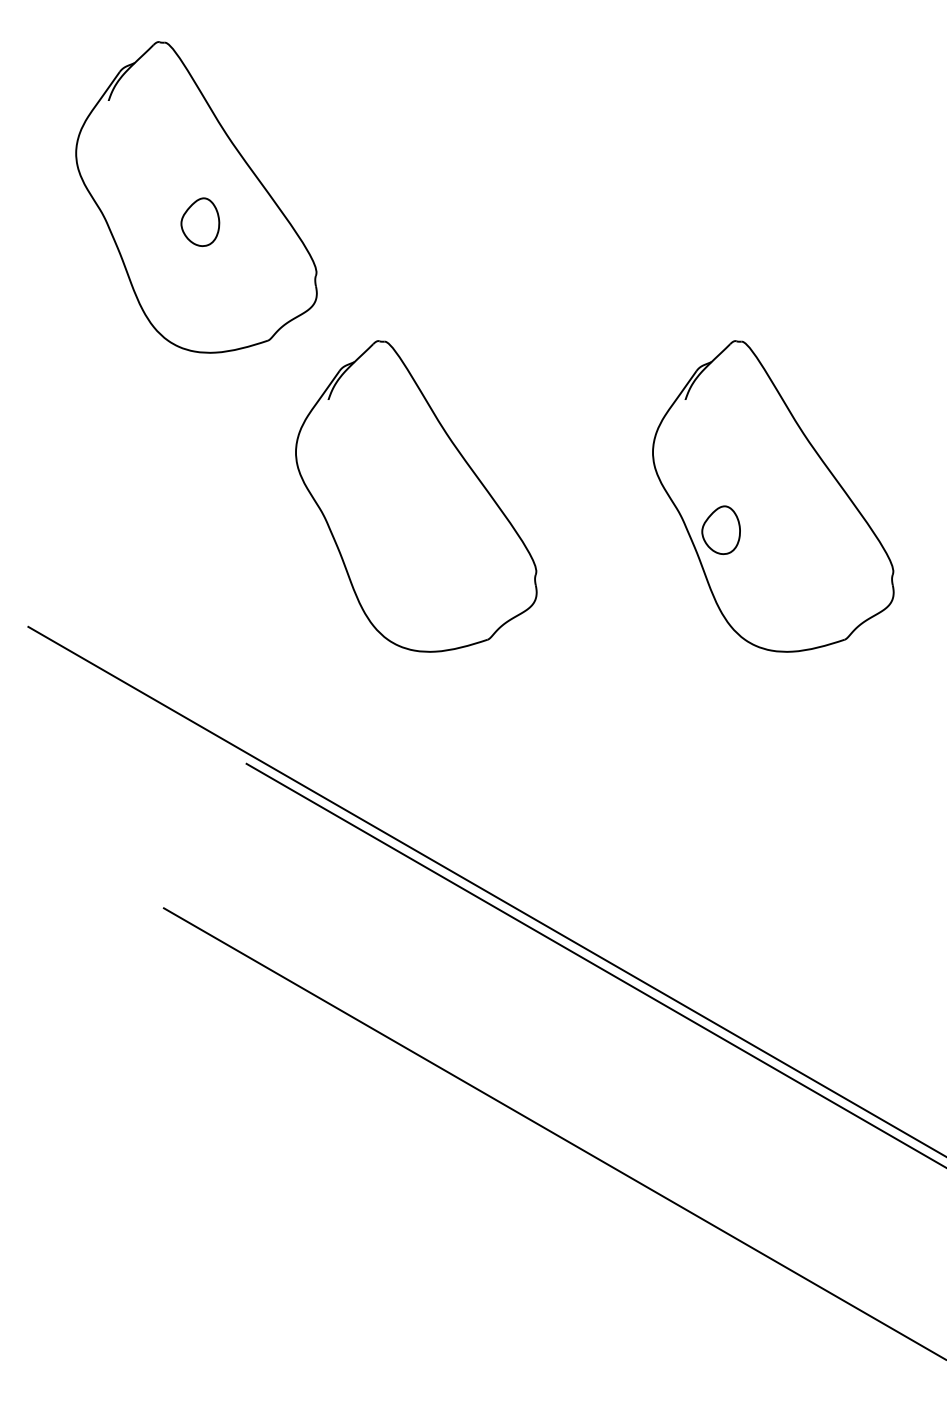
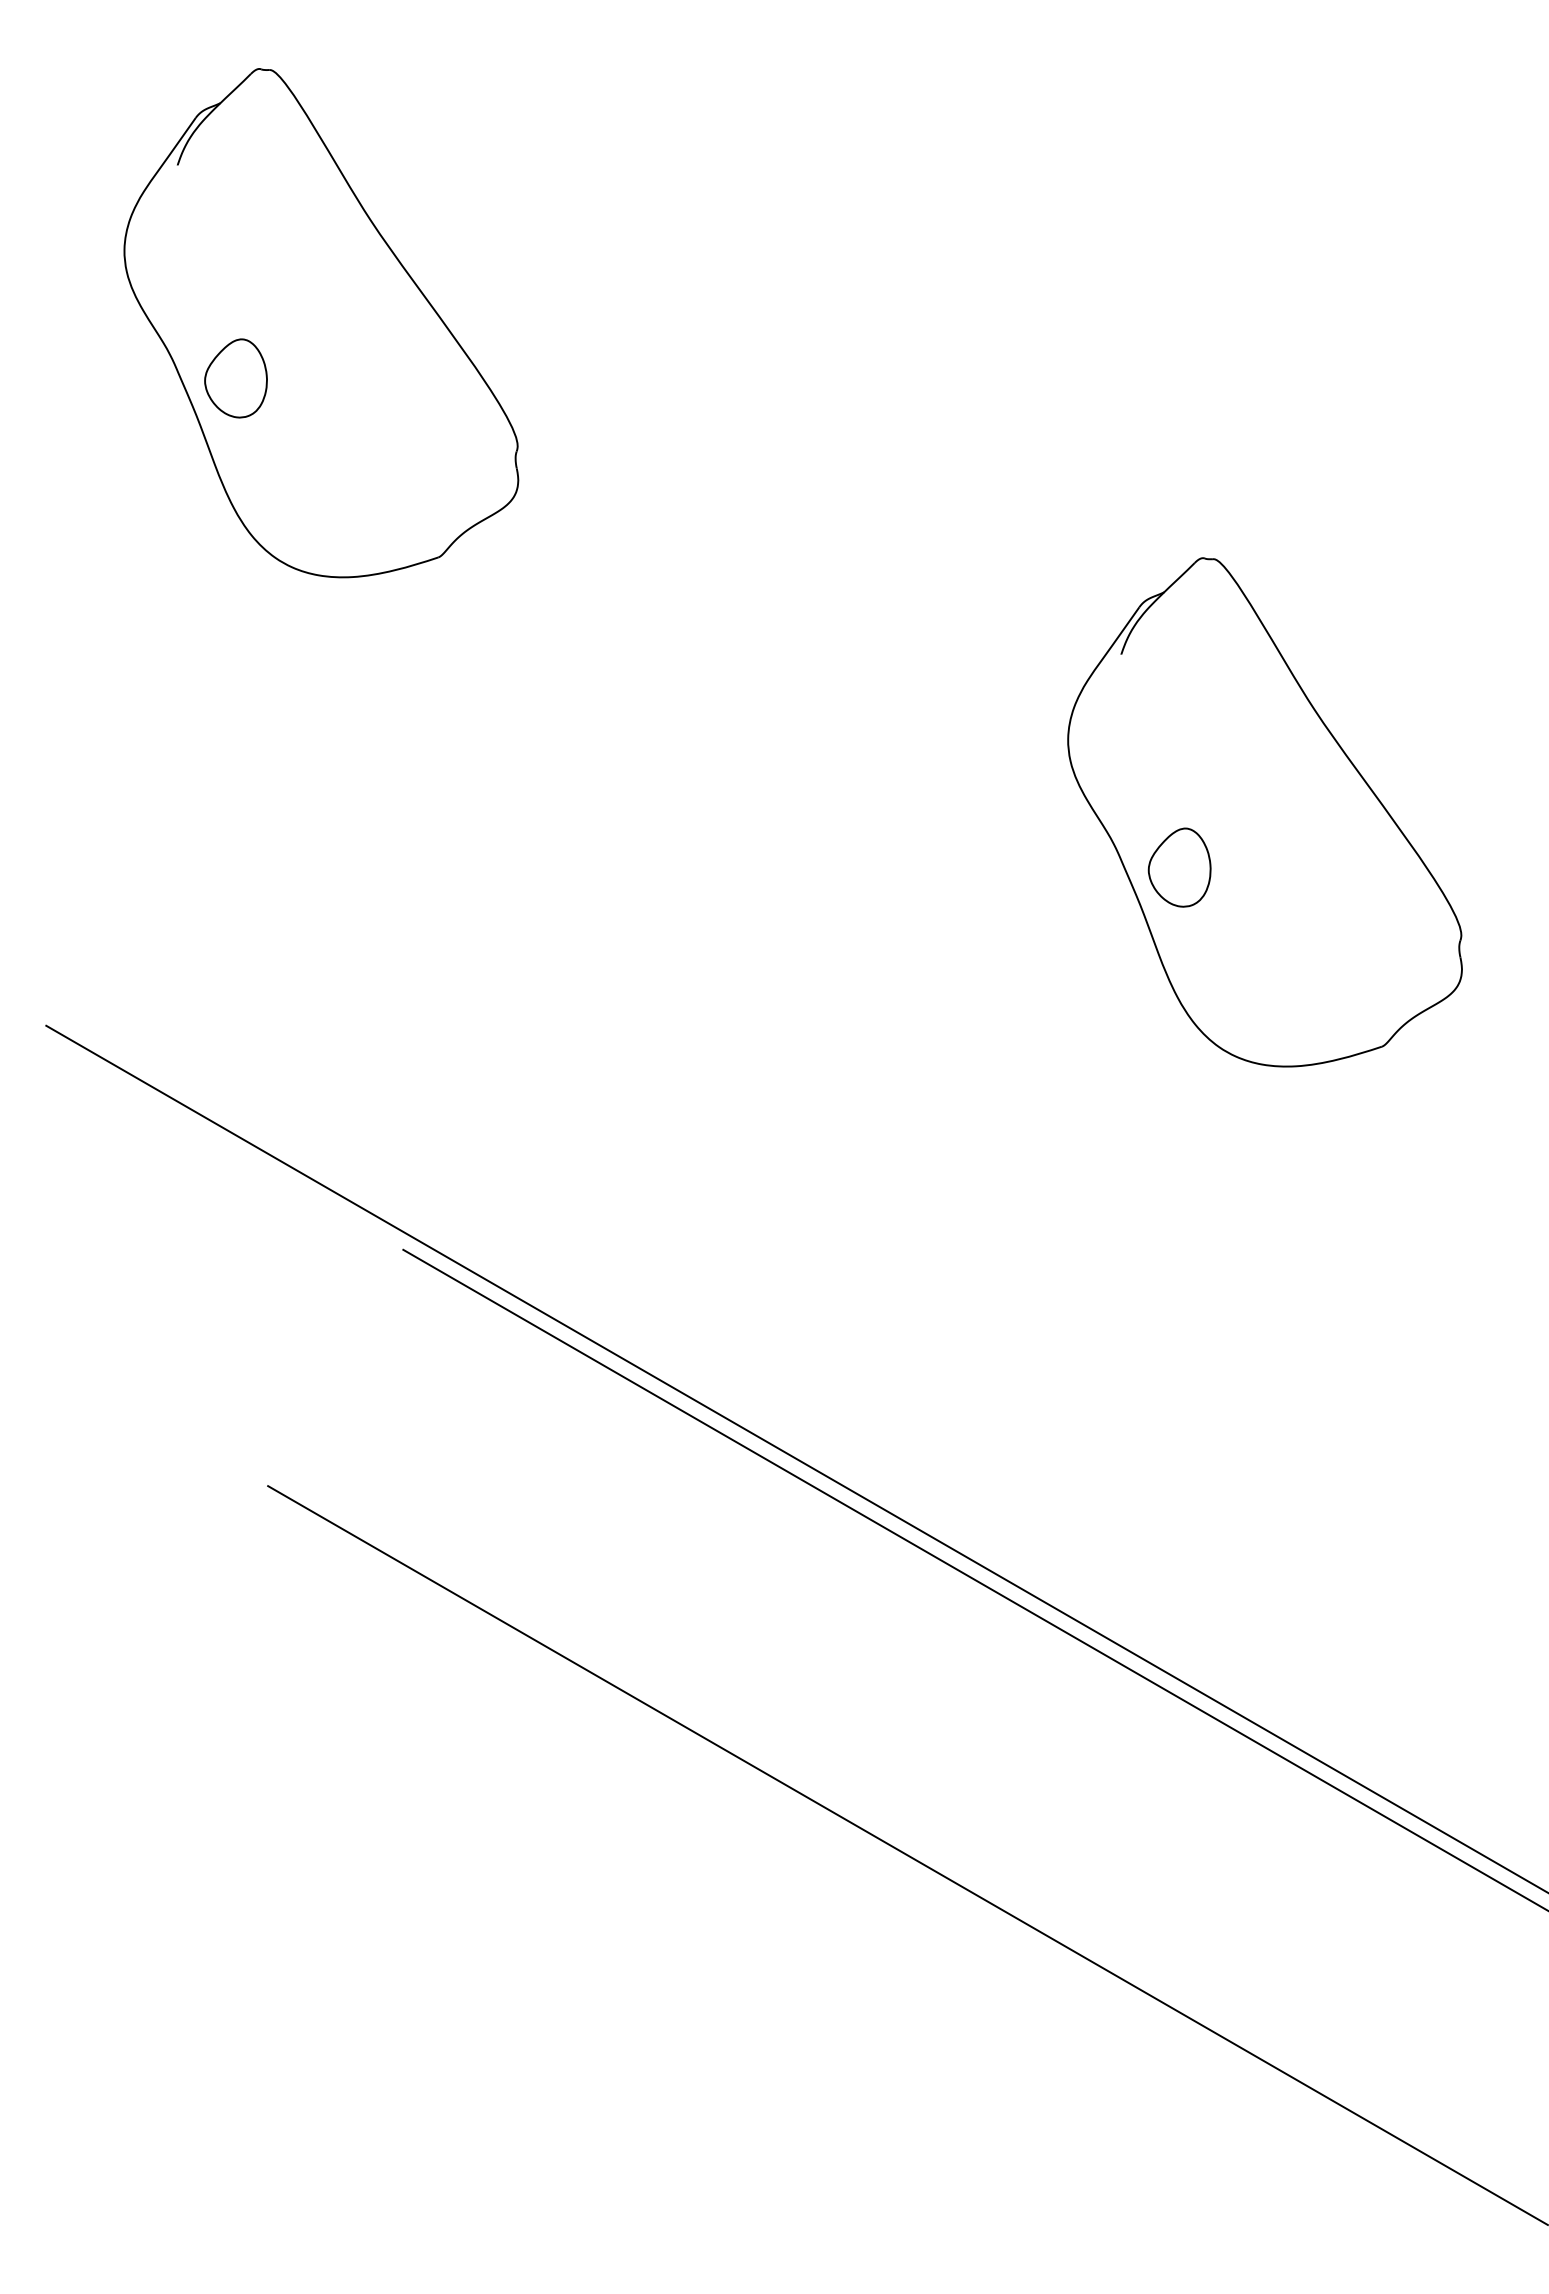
part: (200, 221) -> (236, 377), moved
part: (416, 496) -> (681, 812), removed

